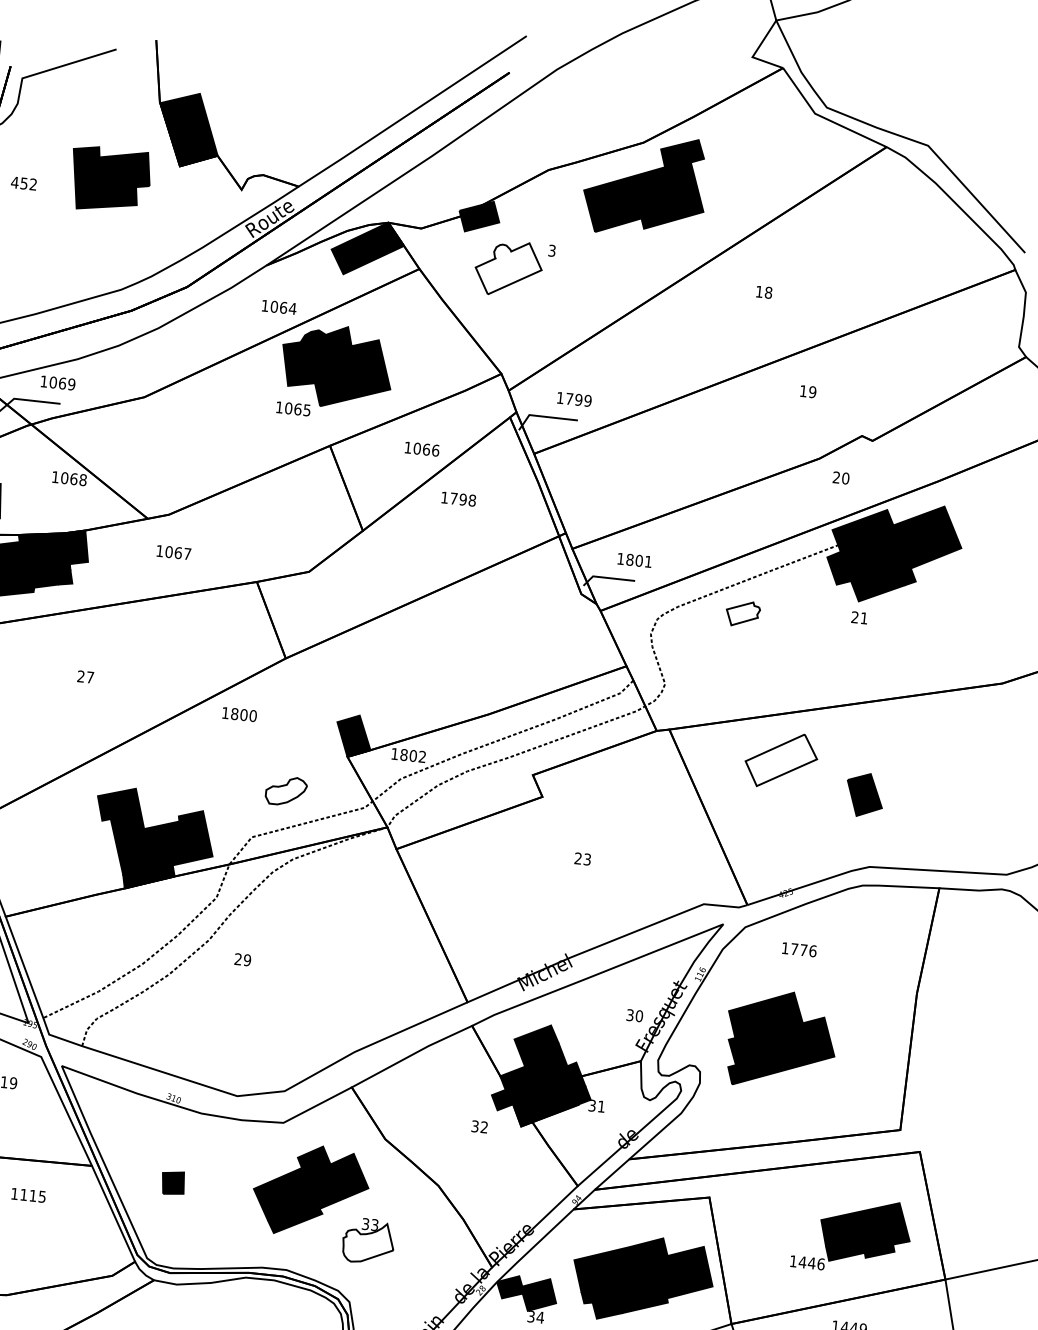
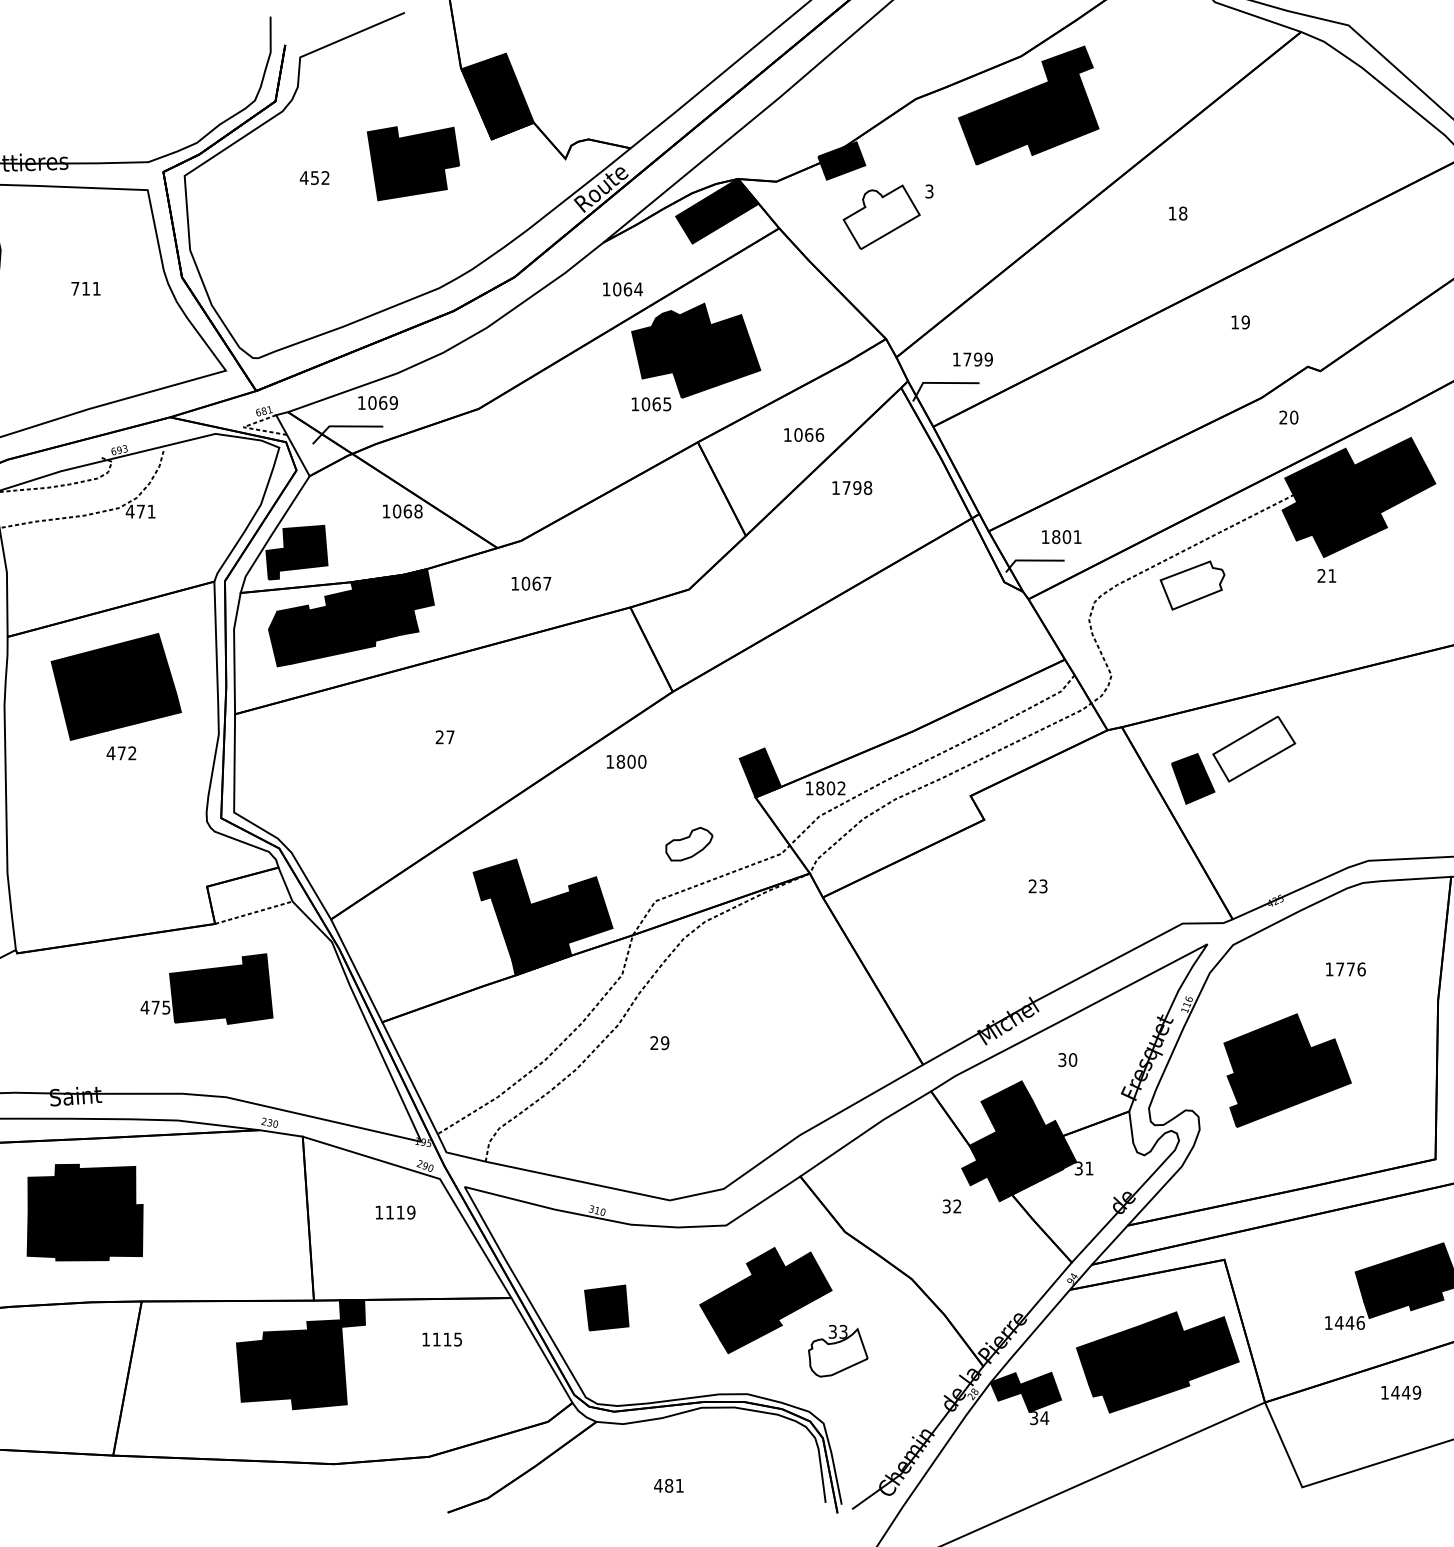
part: (743, 613) -> (1192, 585), size x1.67
part: (865, 794) -> (1193, 778), moved
text: (799, 949) -> (1345, 969), moved
text: (634, 1015) -> (1067, 1059), moved
part: (173, 1182) -> (606, 1307), size x1.67

